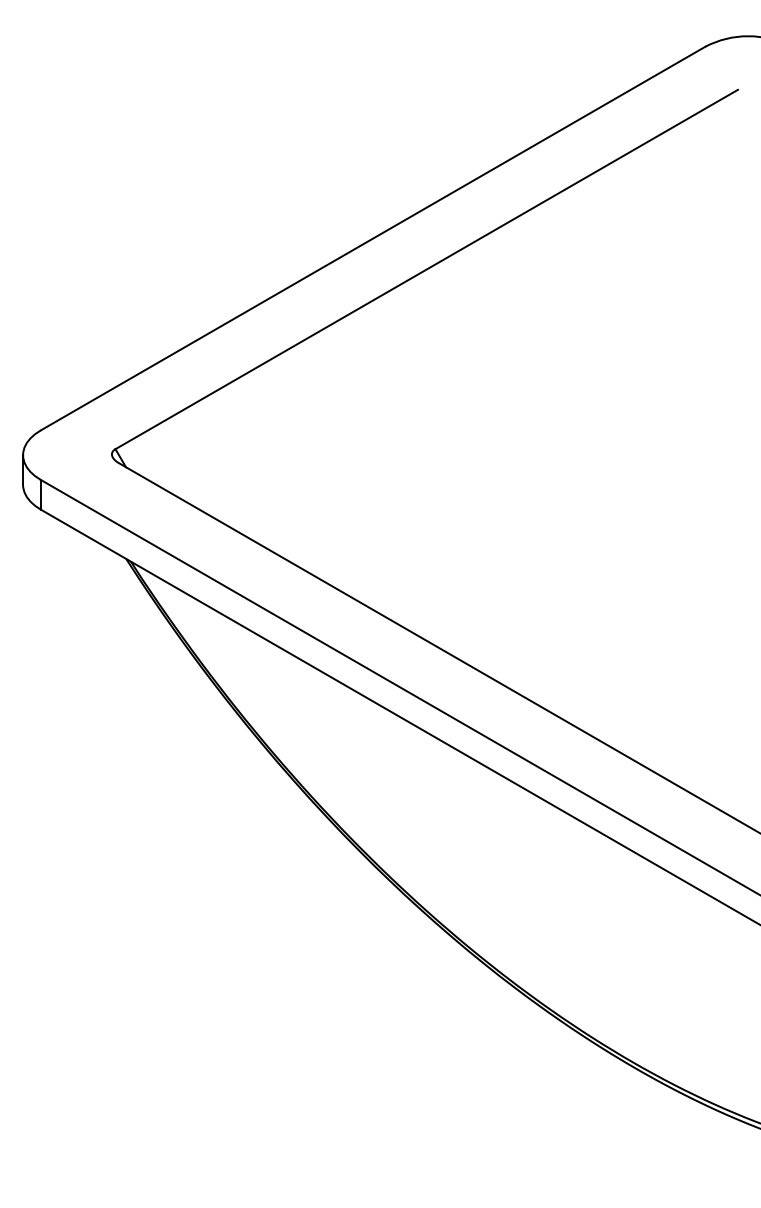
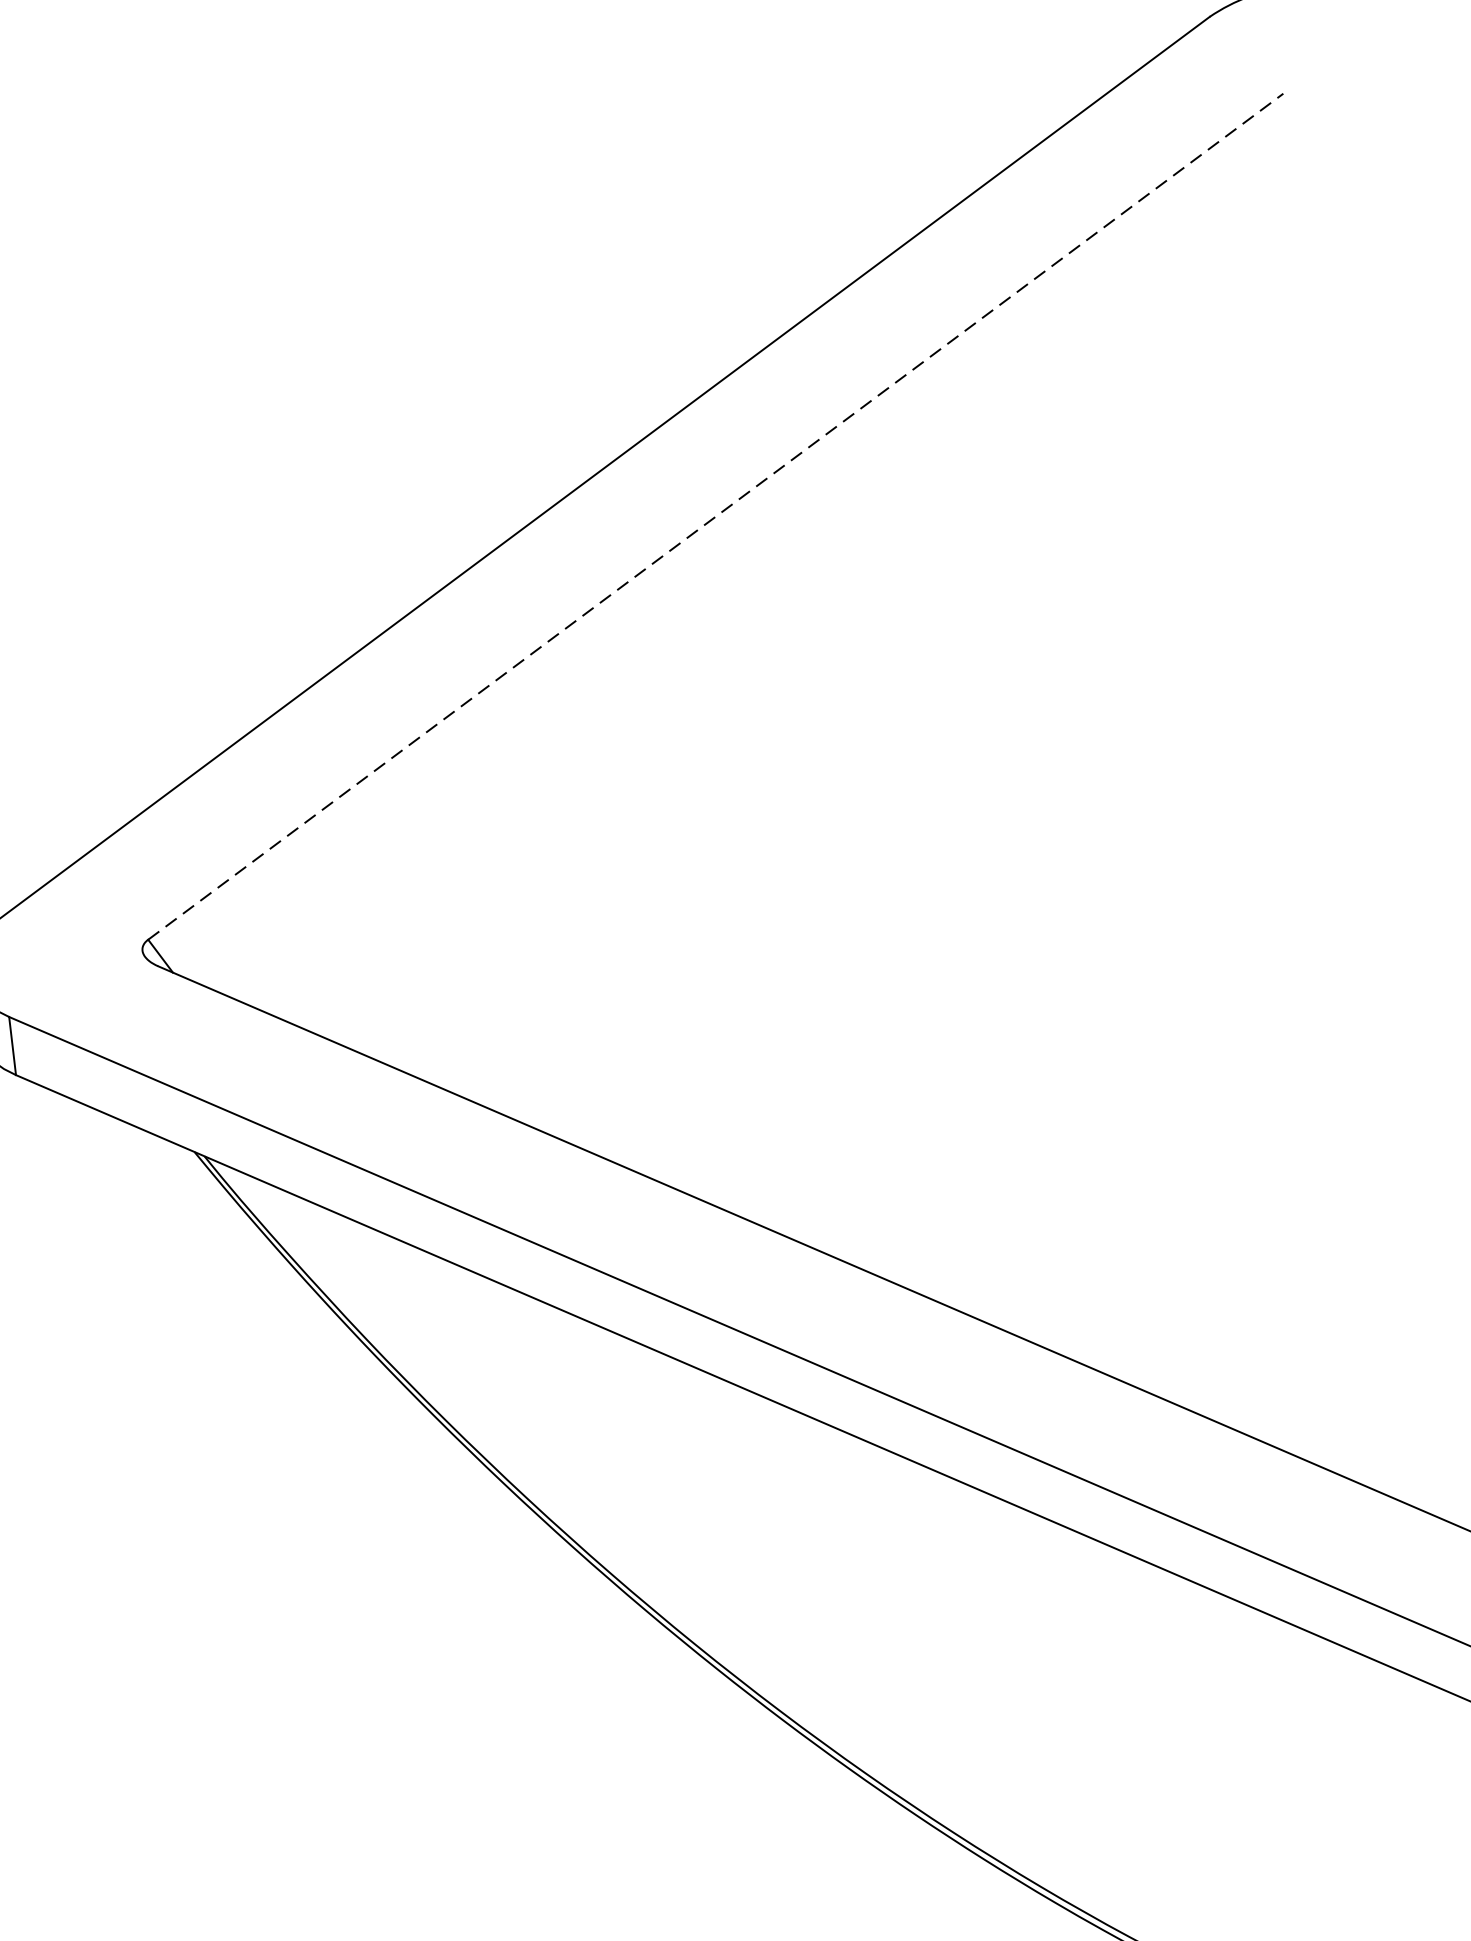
line: (427, 269) -> (717, 516), solid -> dashed

